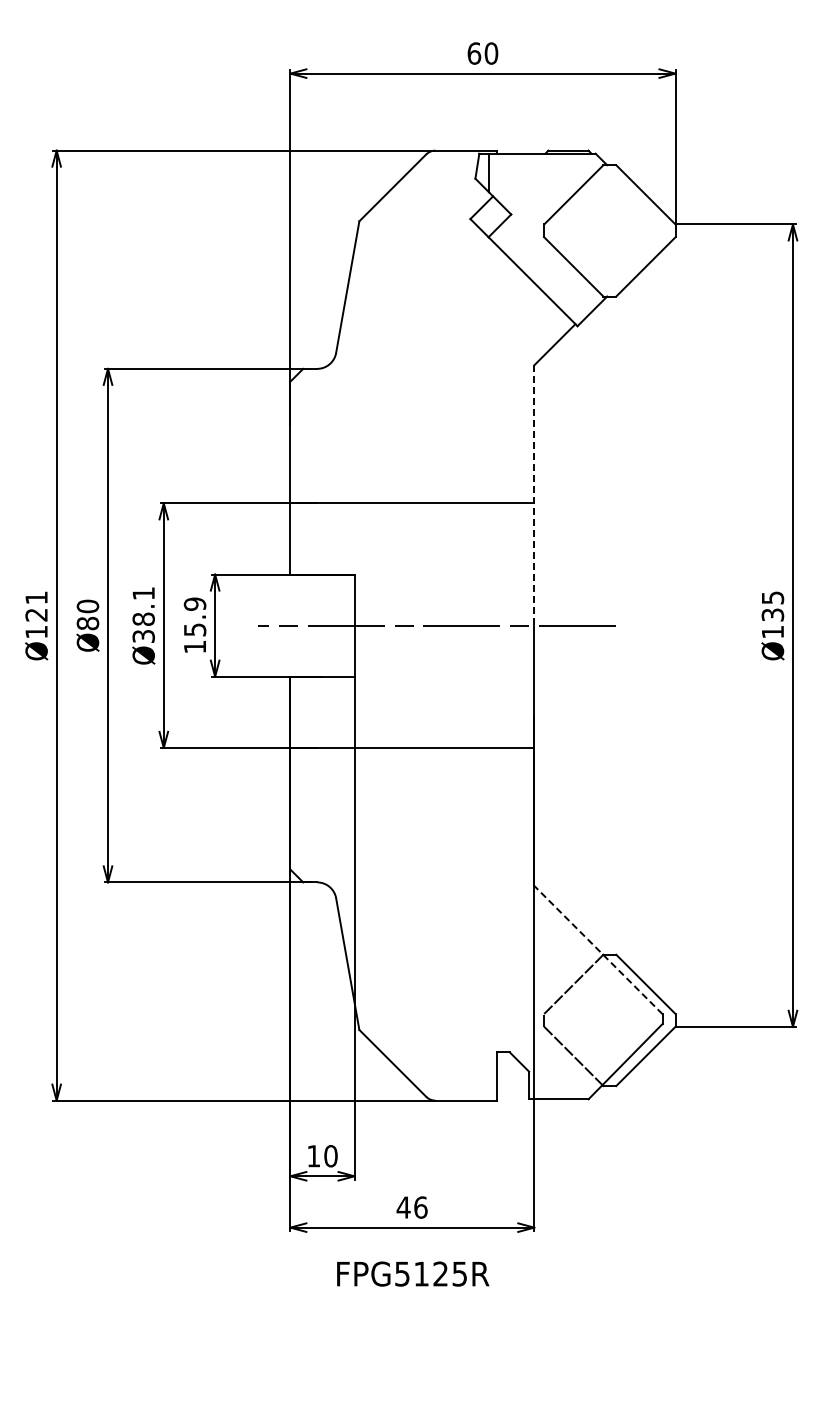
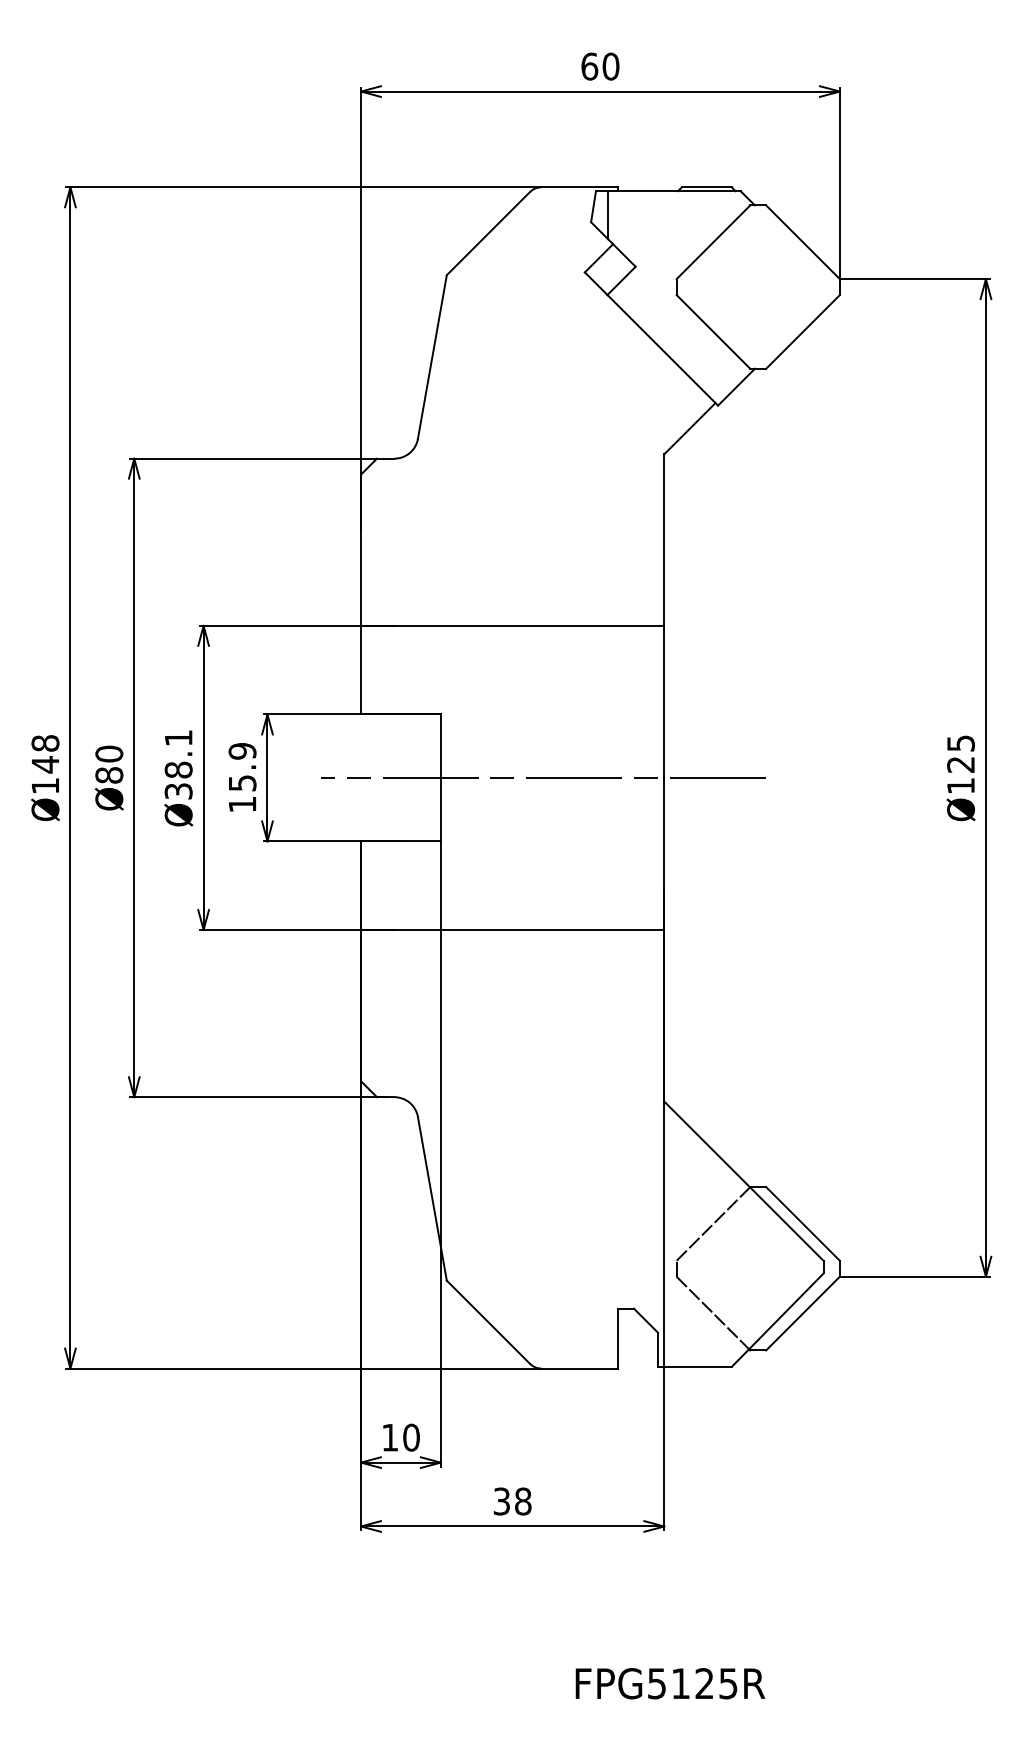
line: (534, 495) -> (664, 616), dashed -> solid
text: (36, 606) -> (45, 754), Ø121 -> Ø148
text: (773, 614) -> (961, 764), Ø135 -> Ø125
line: (598, 950) -> (744, 1181), dashed -> solid
text: (411, 1207) -> (511, 1501), 46 -> 38
text: (413, 1273) -> (670, 1682), moved

